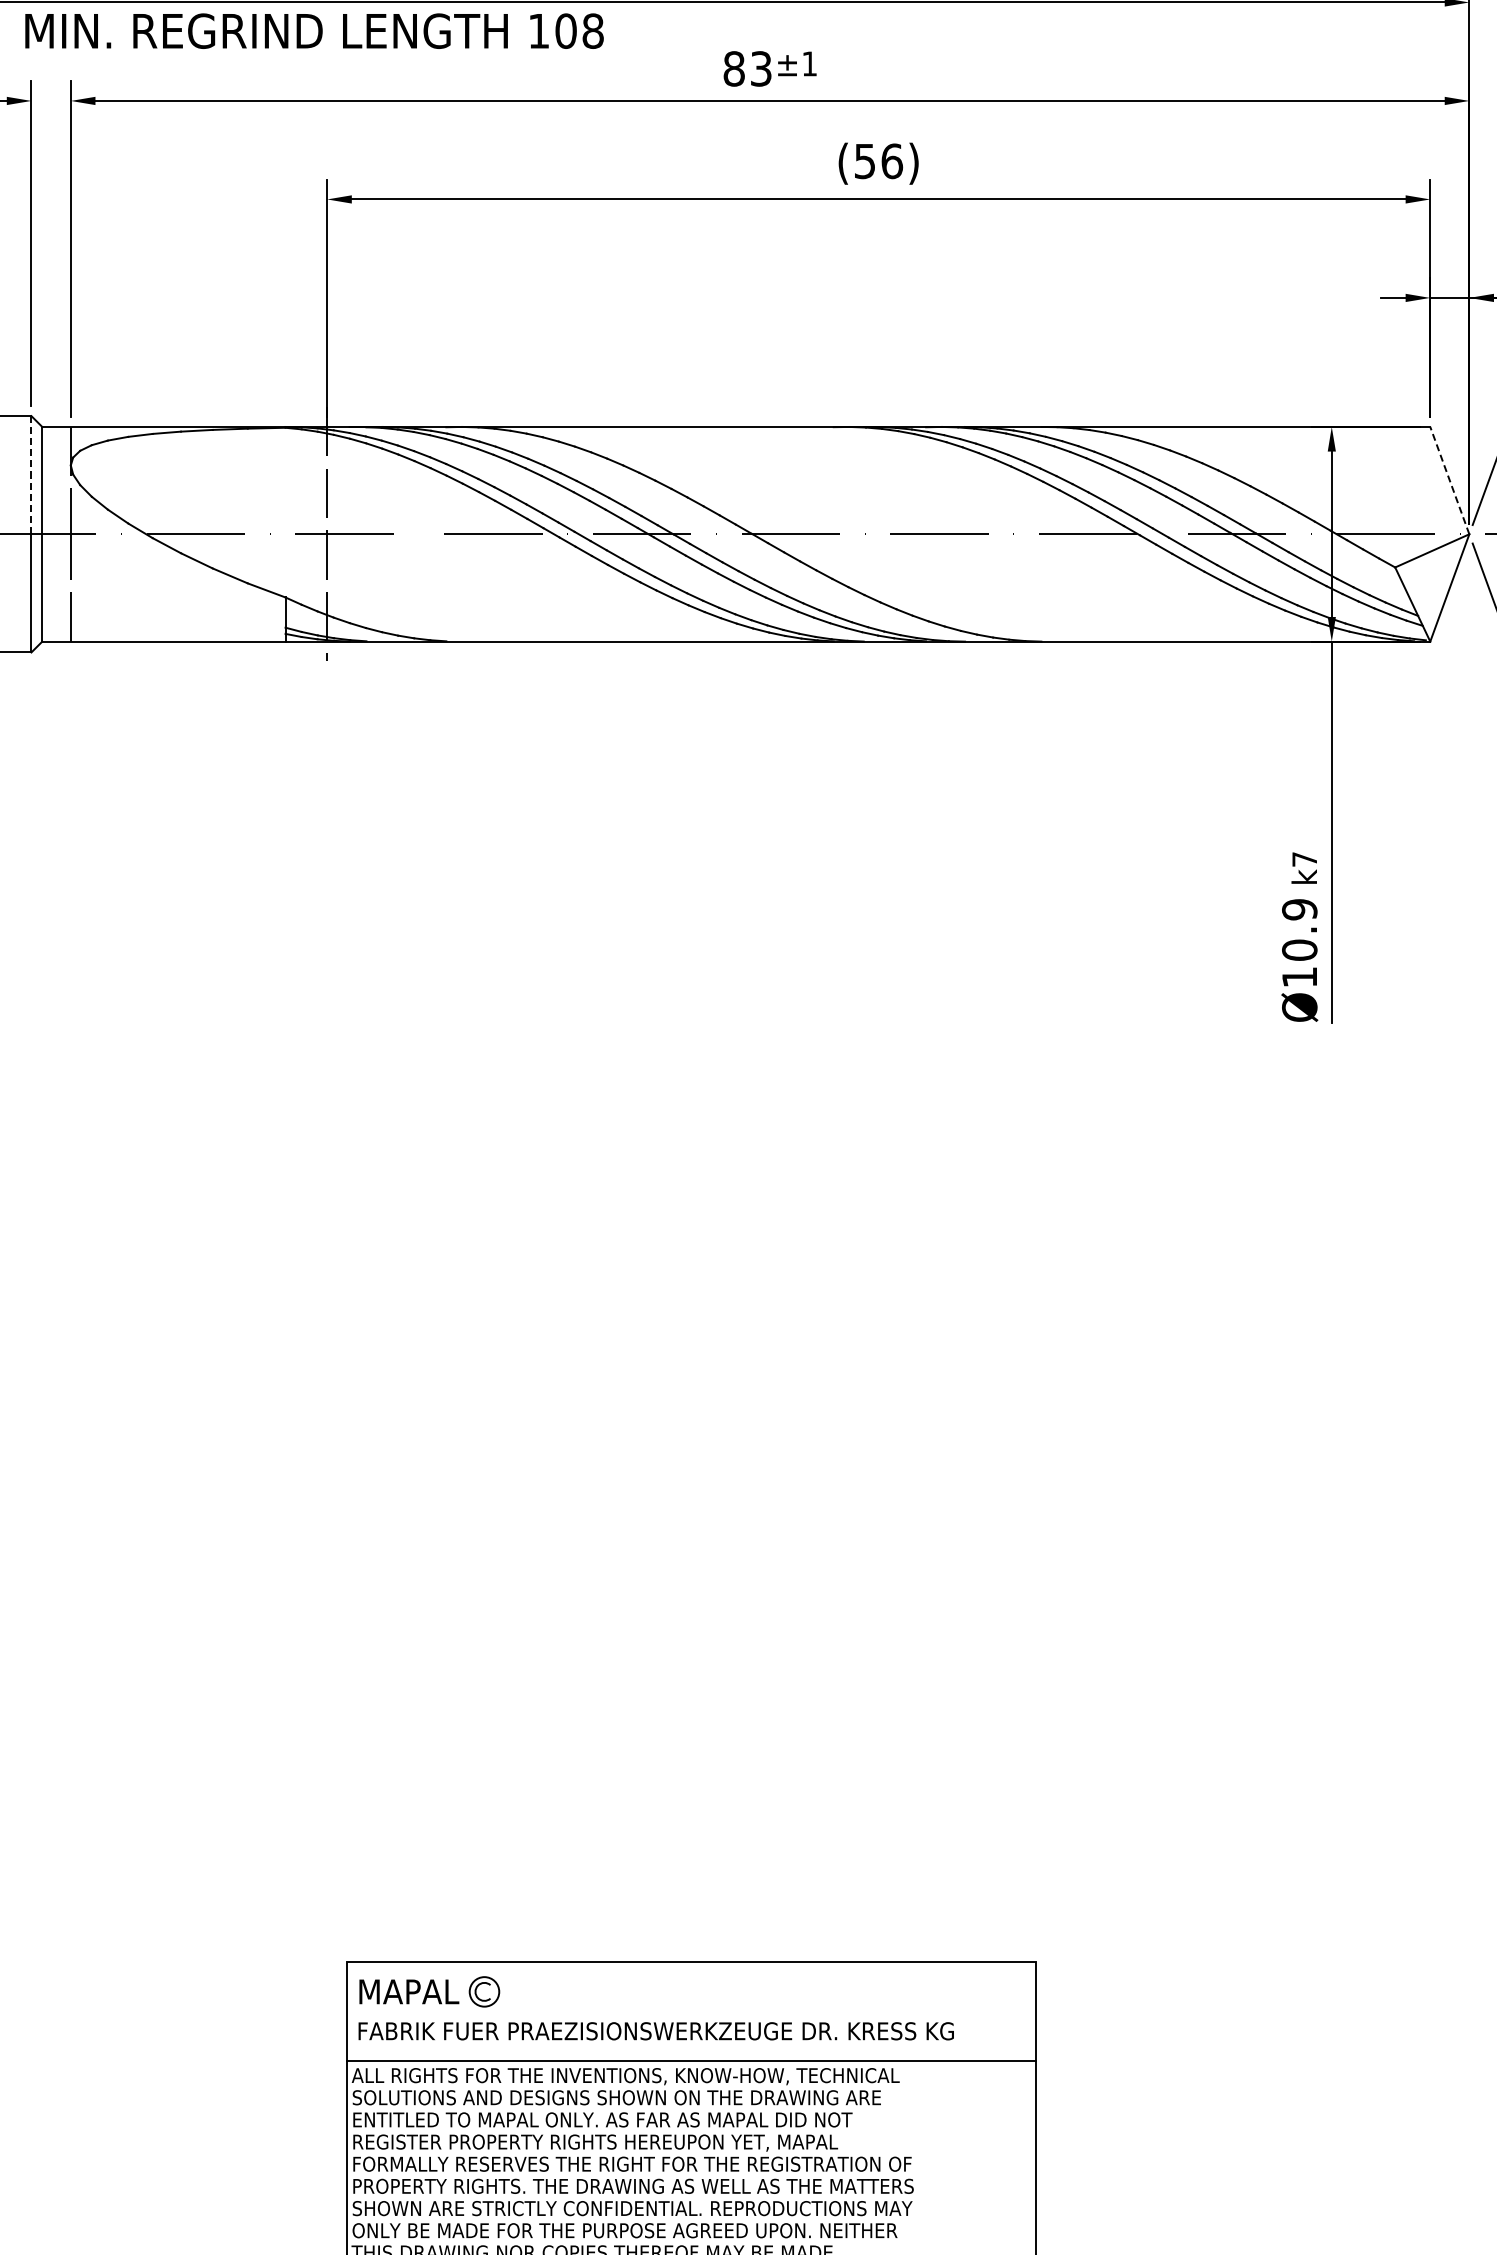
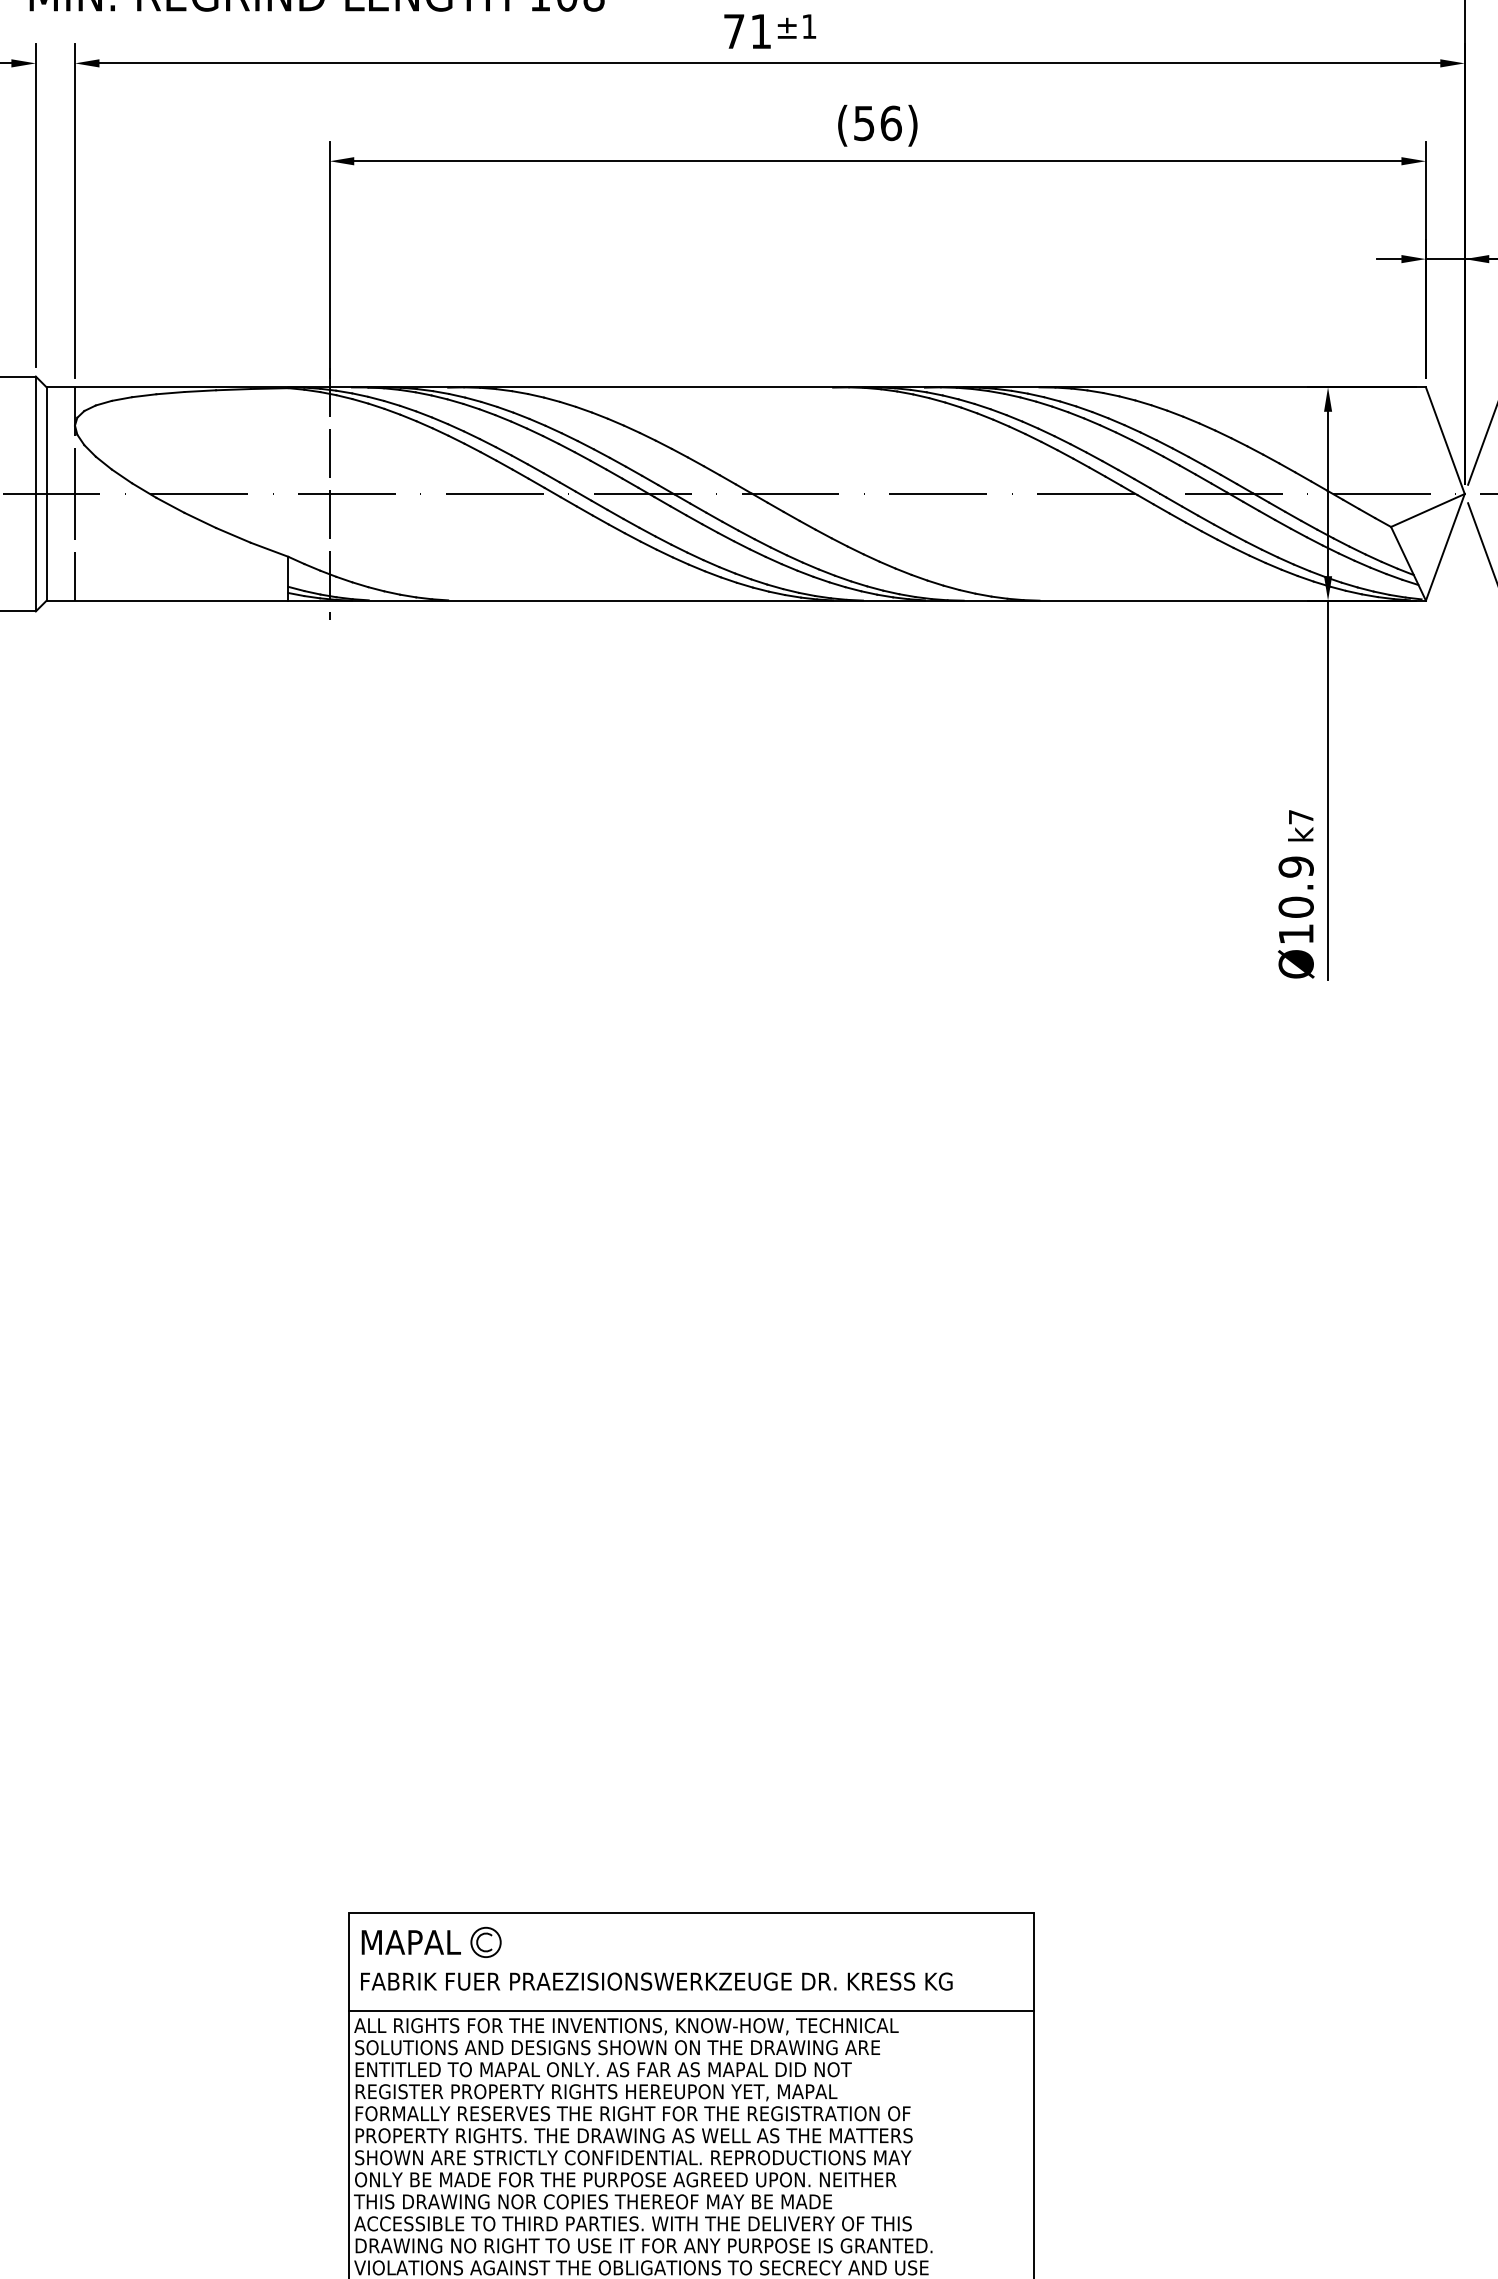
text: (747, 68) -> (747, 31), 83 -> 71
line: (31, 475) -> (35, 435), dashed -> solid
line: (1449, 480) -> (1445, 440), dashed -> solid

